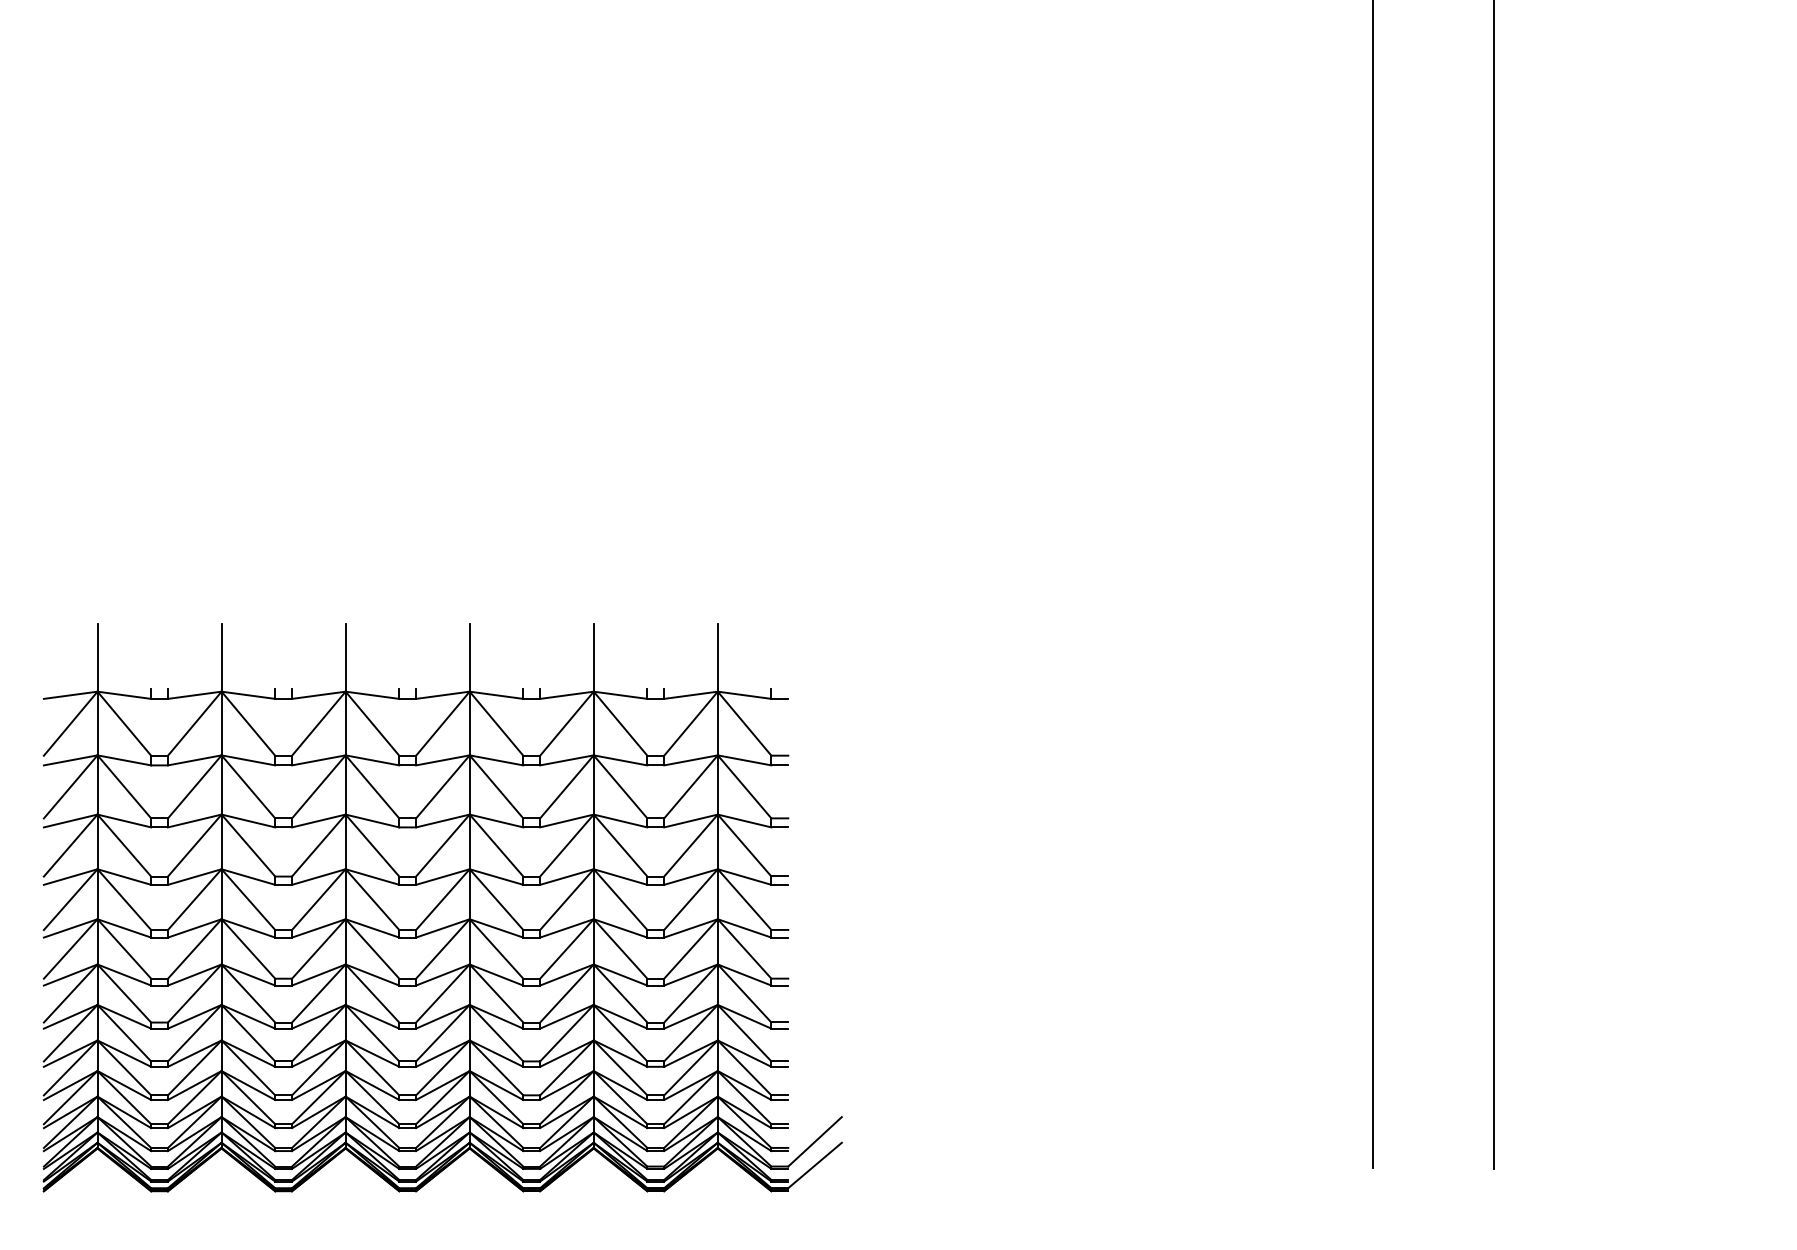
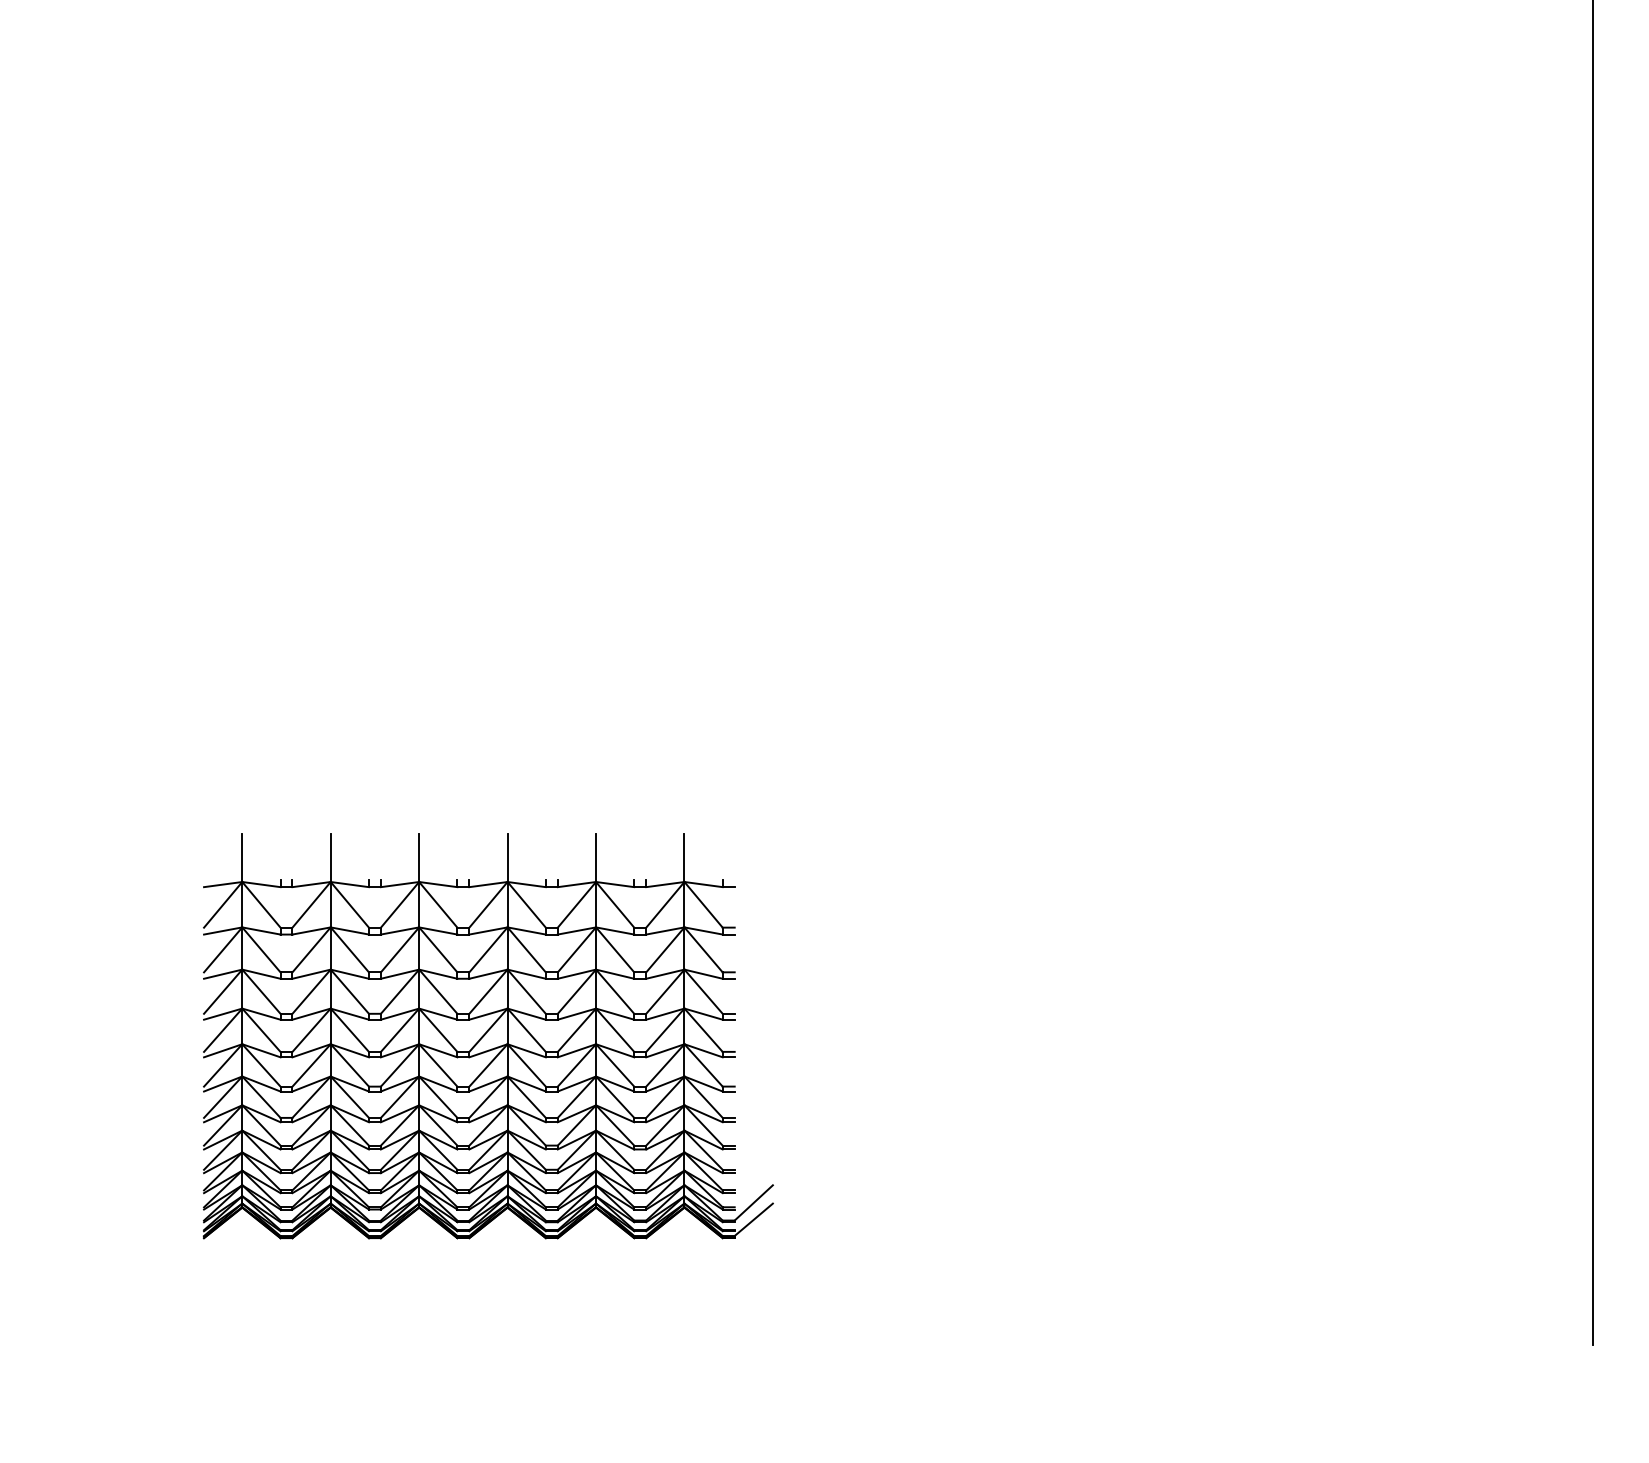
part: (442, 907) -> (488, 1035), size x0.6

